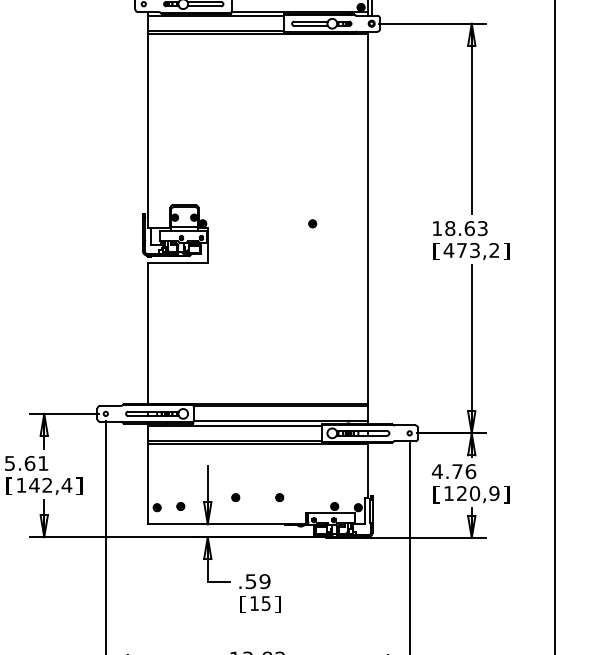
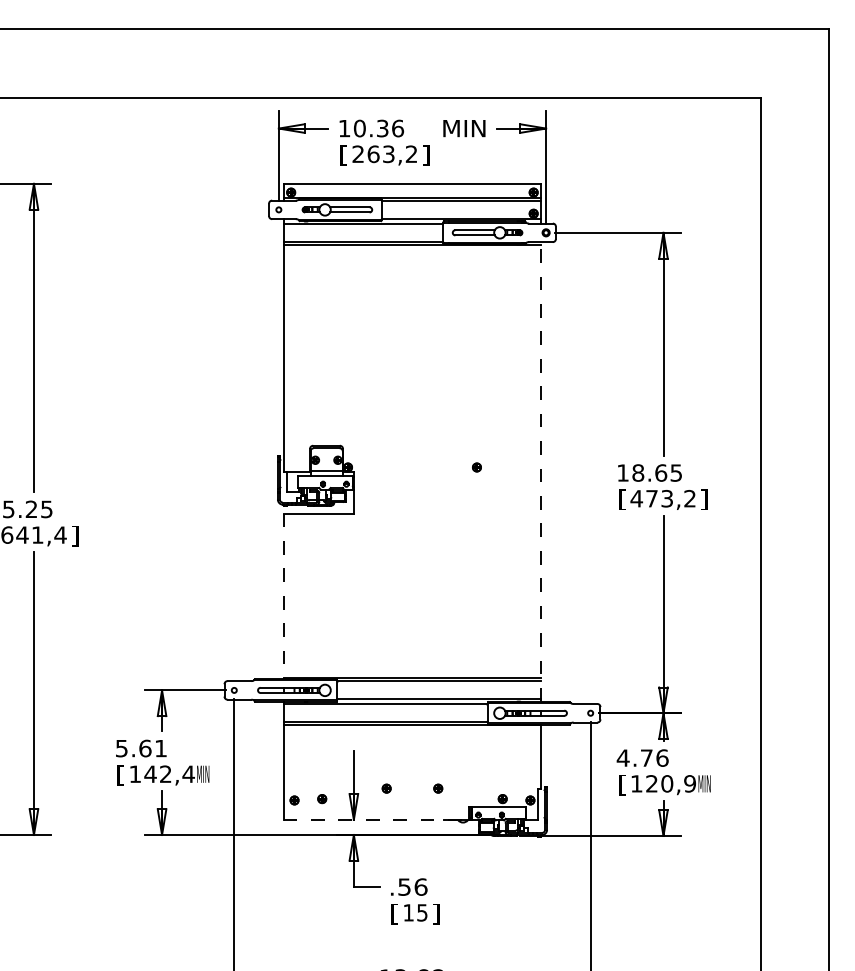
line: (367, 227) -> (541, 471), solid -> dashed
text: (482, 228) -> (676, 472), 18.63 -> 18.65
line: (147, 333) -> (283, 596), solid -> dashed
text: (79, 486) -> (203, 775), ] -> MIN
text: (506, 494) -> (704, 785), ] -> MIN
line: (227, 523) -> (376, 819), solid -> dashed
text: (264, 581) -> (420, 886), .59 -> .56

